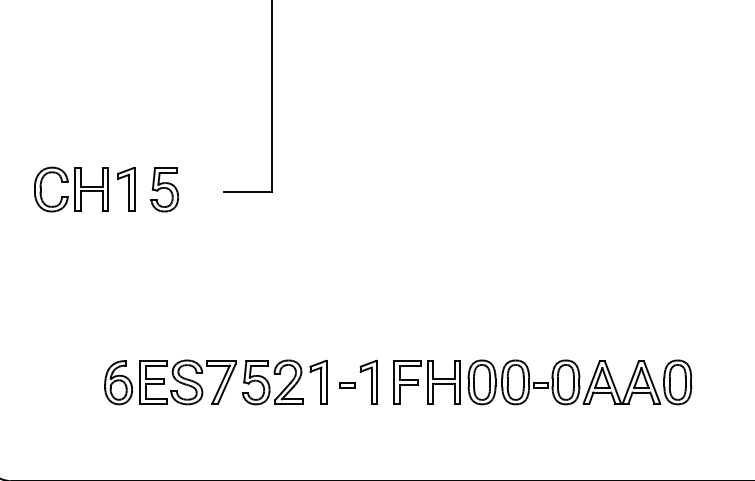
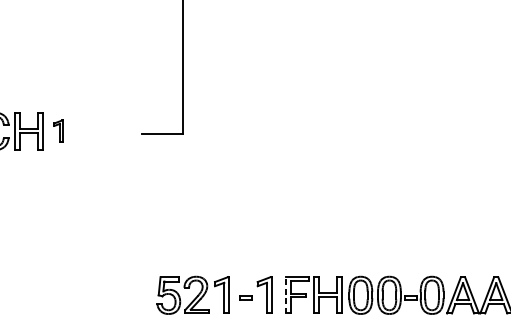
part: (126, 189) -> (58, 131), size x0.6
part: (164, 189) -> (90, 131), removed
line: (394, 381) -> (286, 294), solid -> dashed
part: (170, 382) -> (96, 295), removed

